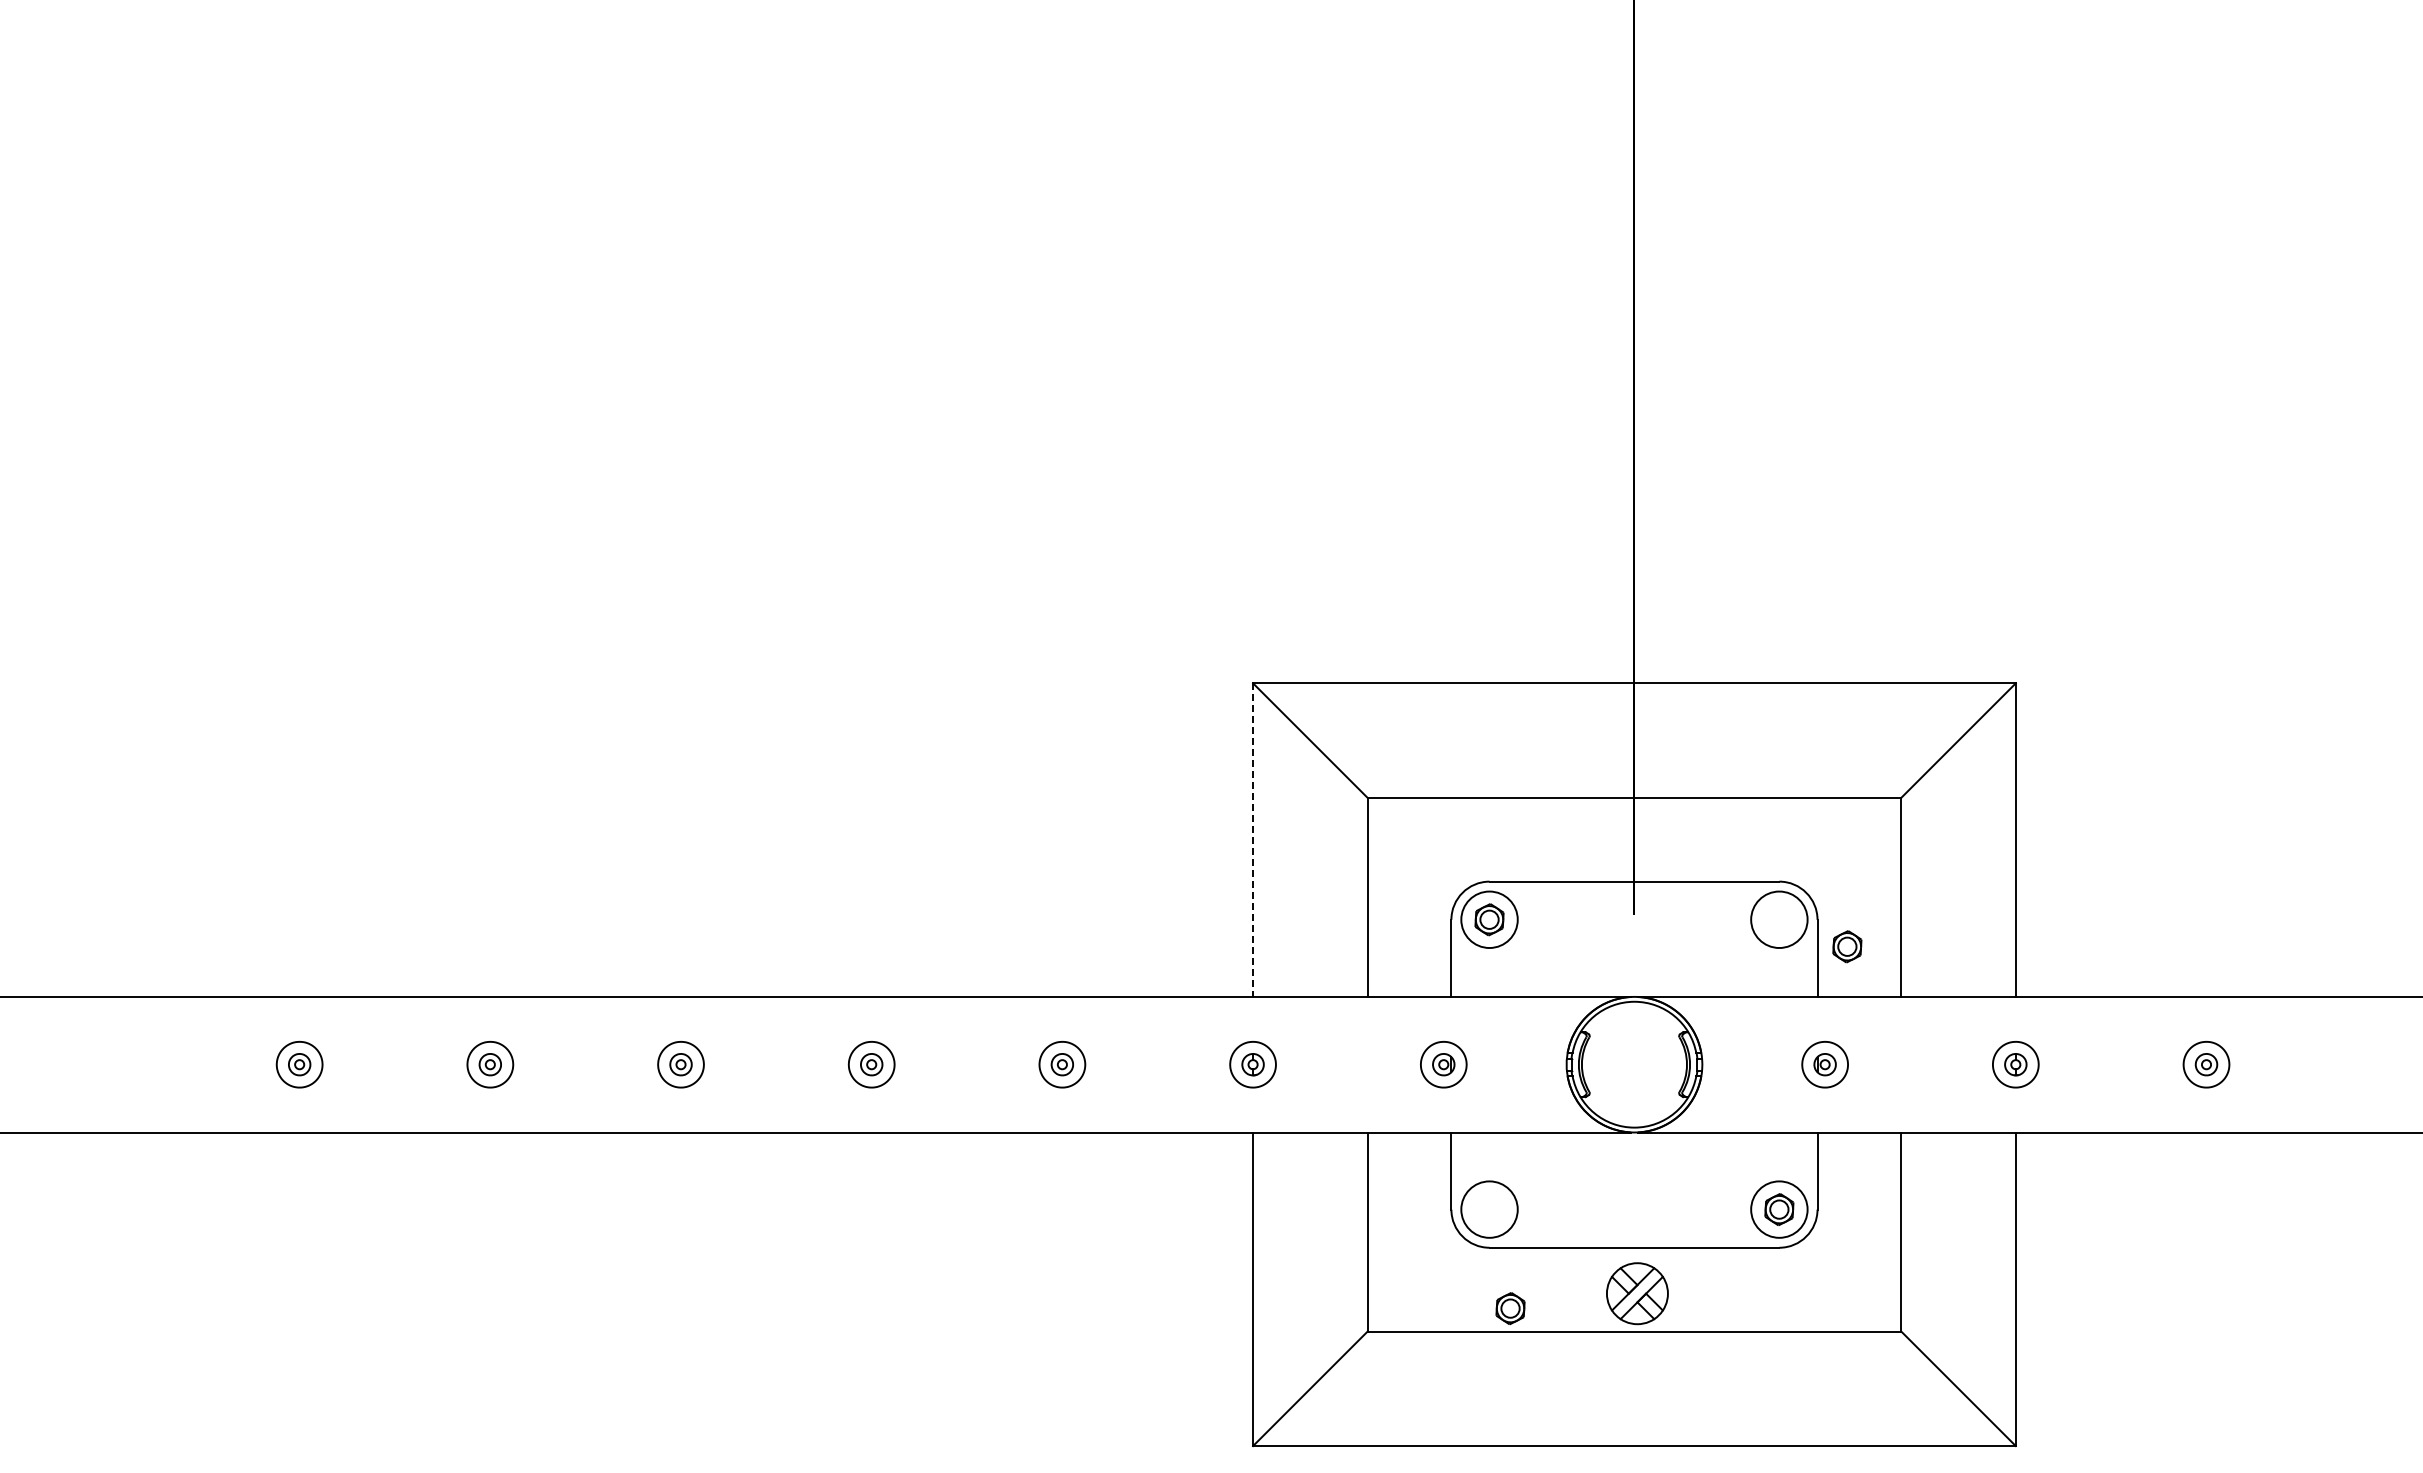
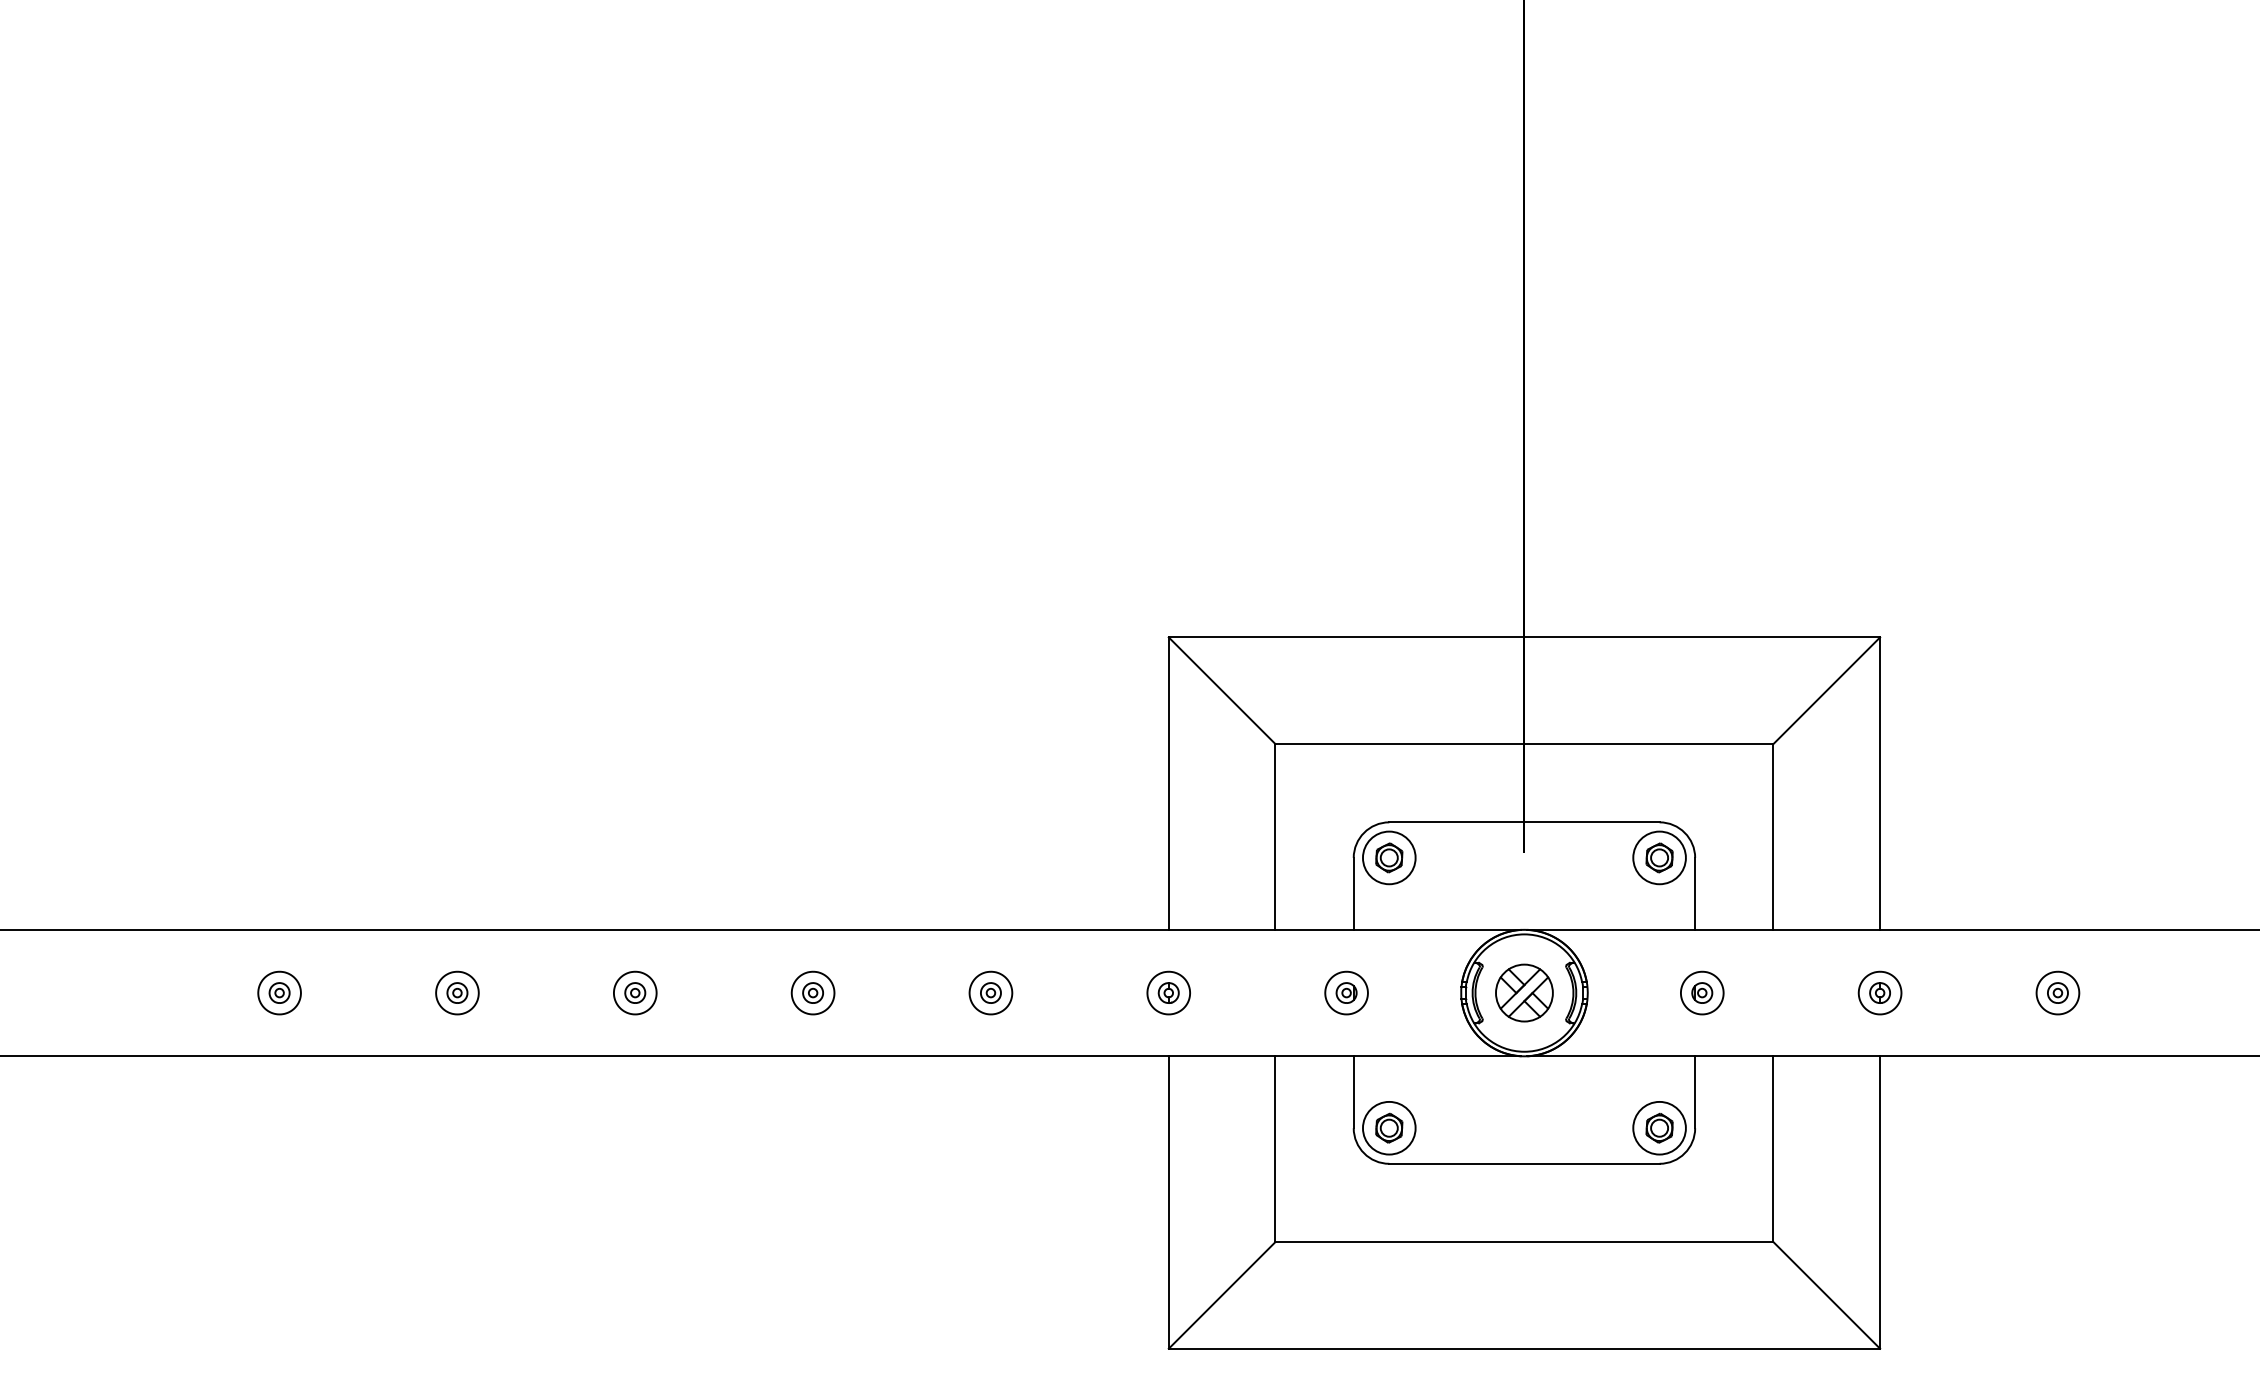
line: (1253, 840) -> (1169, 783), dashed -> solid
part: (1847, 946) -> (1659, 857), moved
part: (1637, 1293) -> (1524, 992), moved
part: (1510, 1308) -> (1389, 1128), moved

